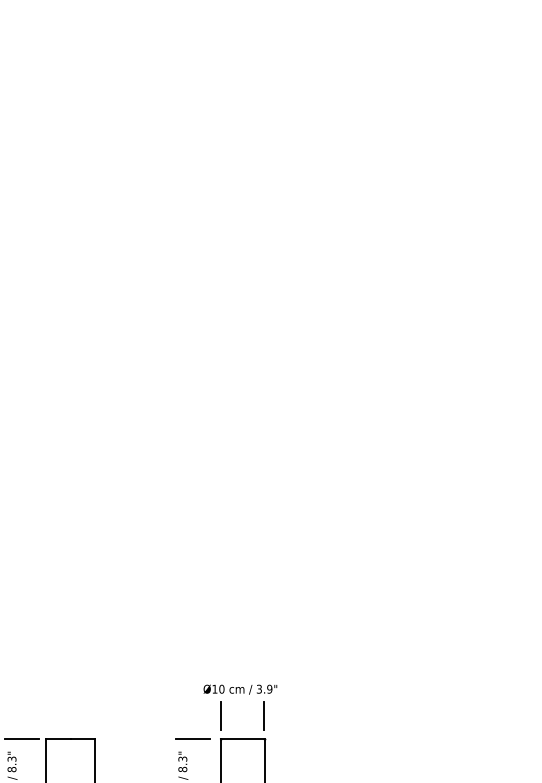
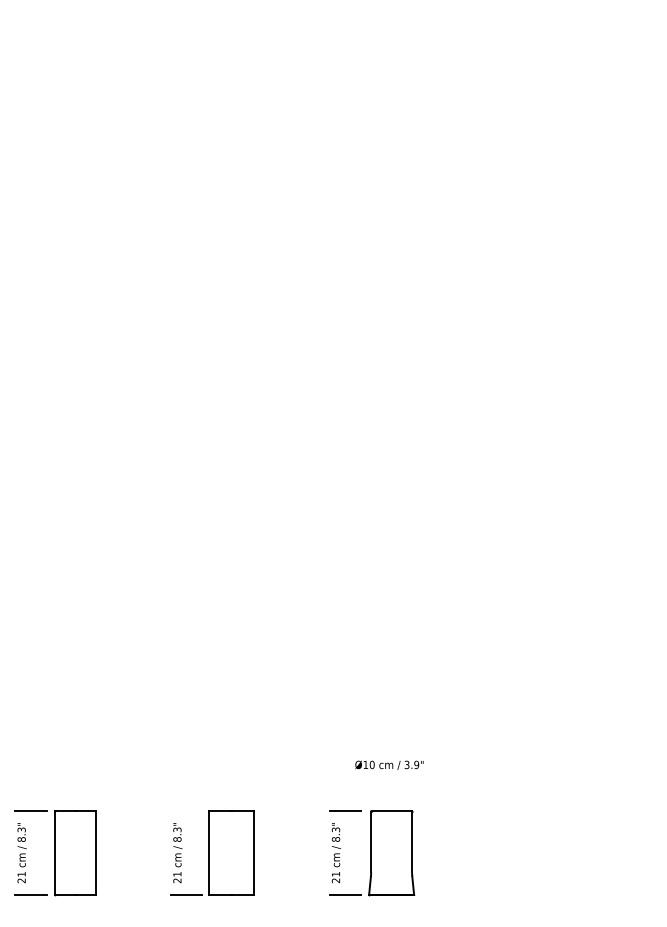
line: (221, 715) -> (371, 789), removed
line: (264, 715) -> (411, 789), removed
line: (21, 739) -> (186, 811), removed

